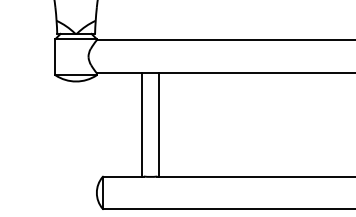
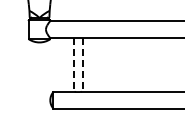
line: (141, 123) -> (73, 64), solid -> dashed
line: (158, 123) -> (82, 64), solid -> dashed

